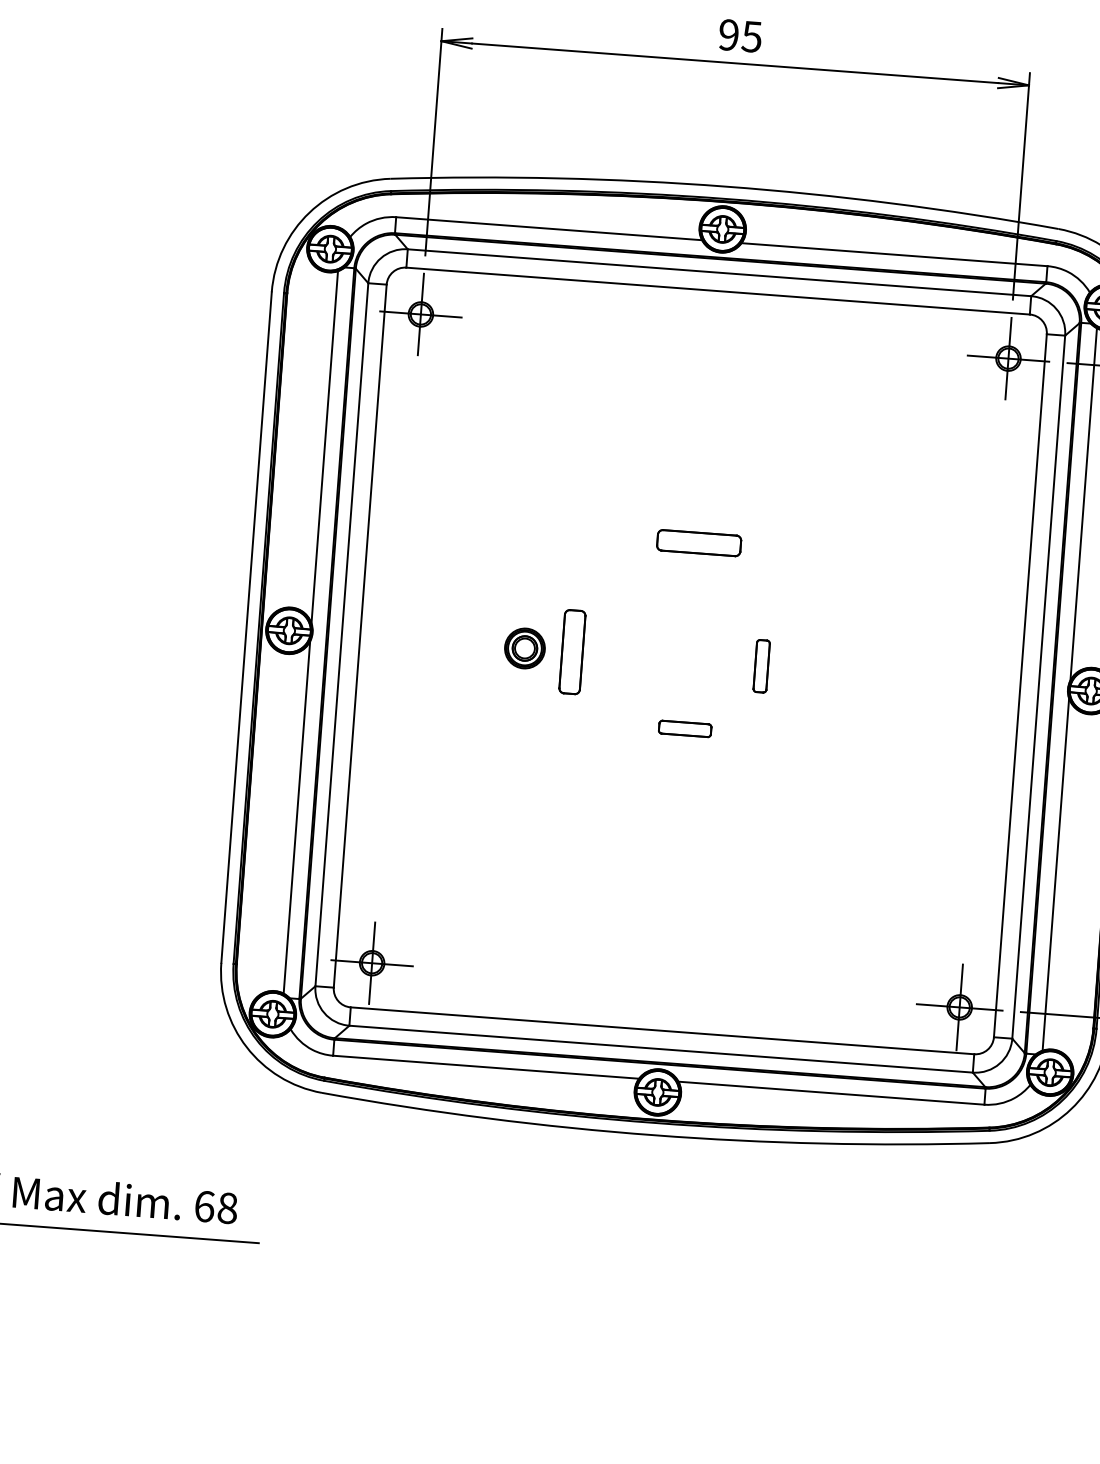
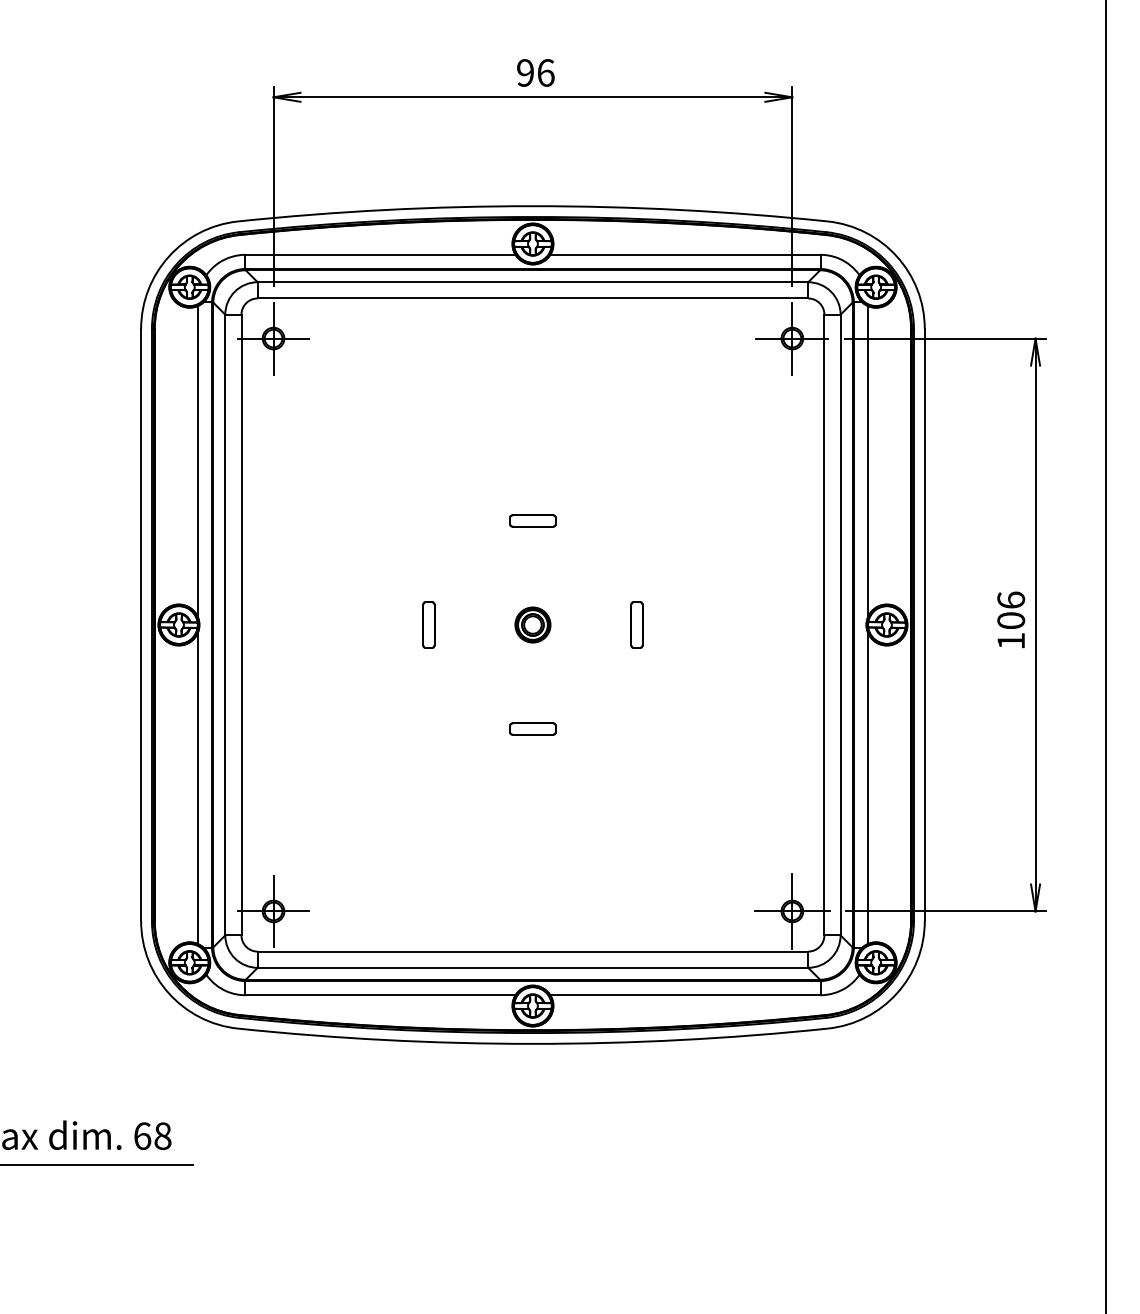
text: (751, 36) -> (545, 72), 95 -> 96
part: (698, 542) -> (532, 520), size x0.62
part: (524, 647) -> (532, 624), moved
part: (572, 651) -> (428, 624), size x0.62
part: (761, 665) -> (636, 624), moved
part: (684, 728) -> (532, 728), moved

